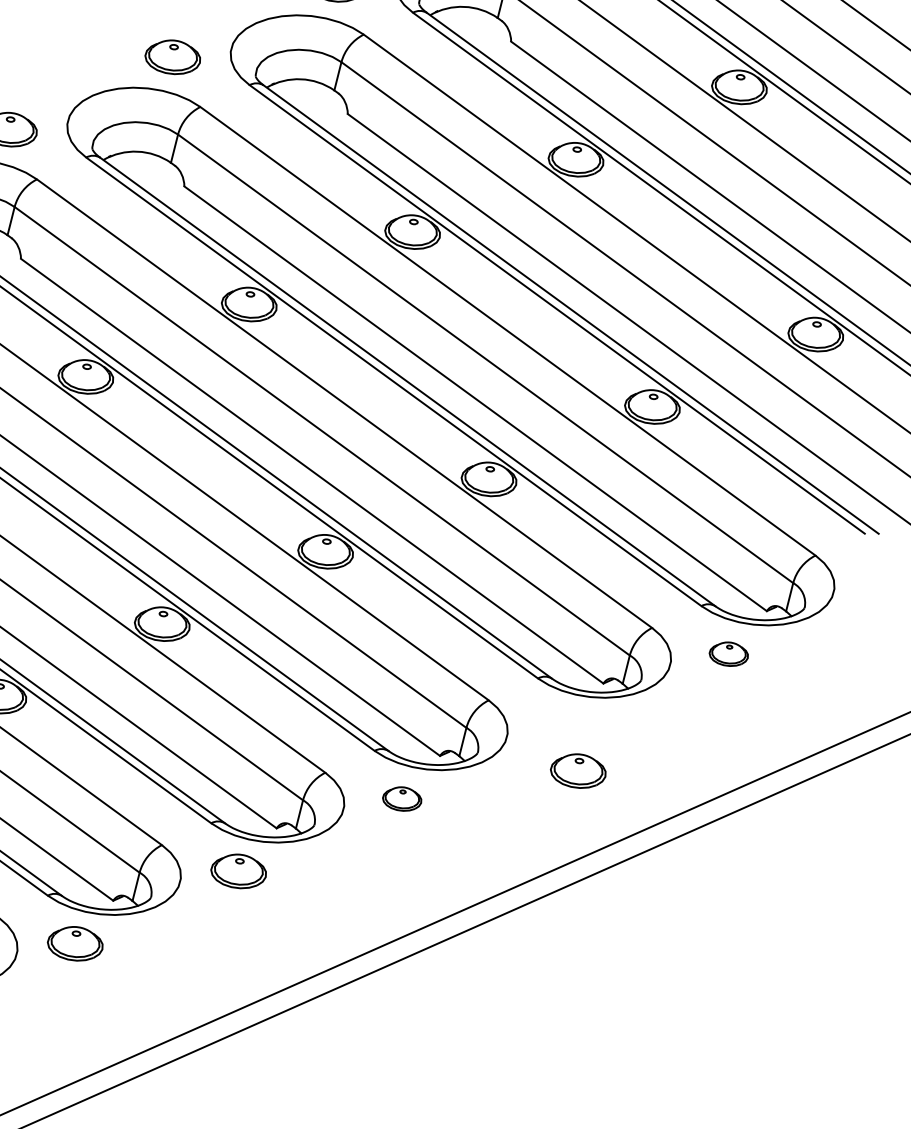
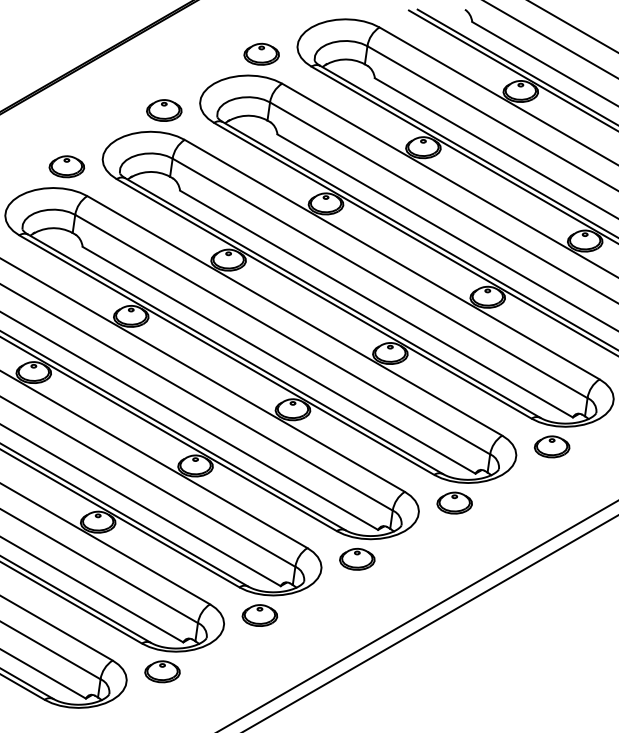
part: (728, 653) -> (551, 446), size x1.43
part: (578, 770) -> (454, 502), moved
part: (402, 799) -> (357, 559), size x1.43

